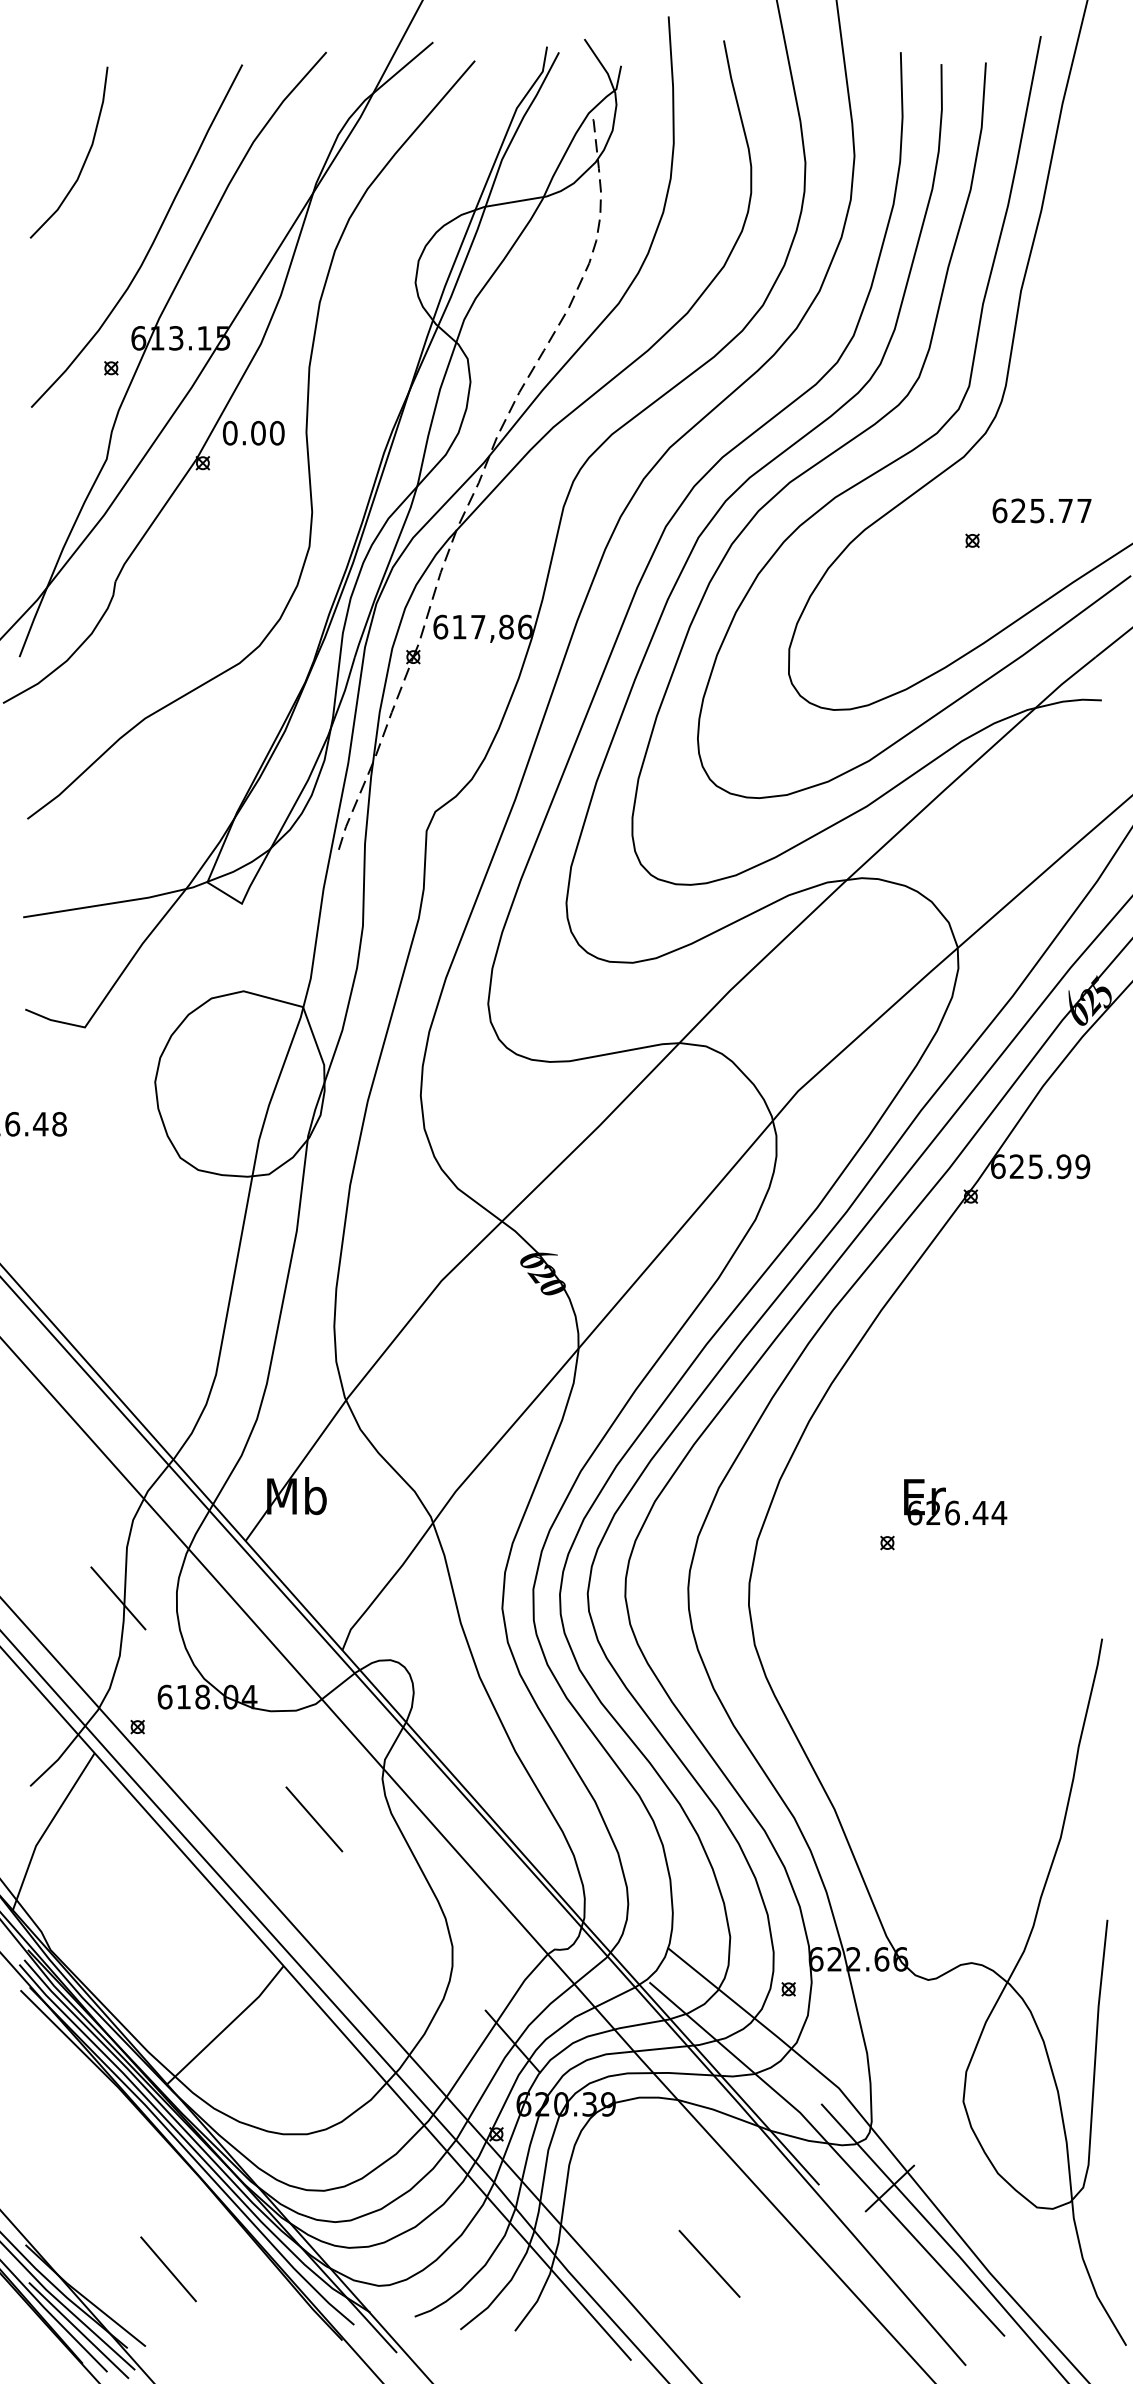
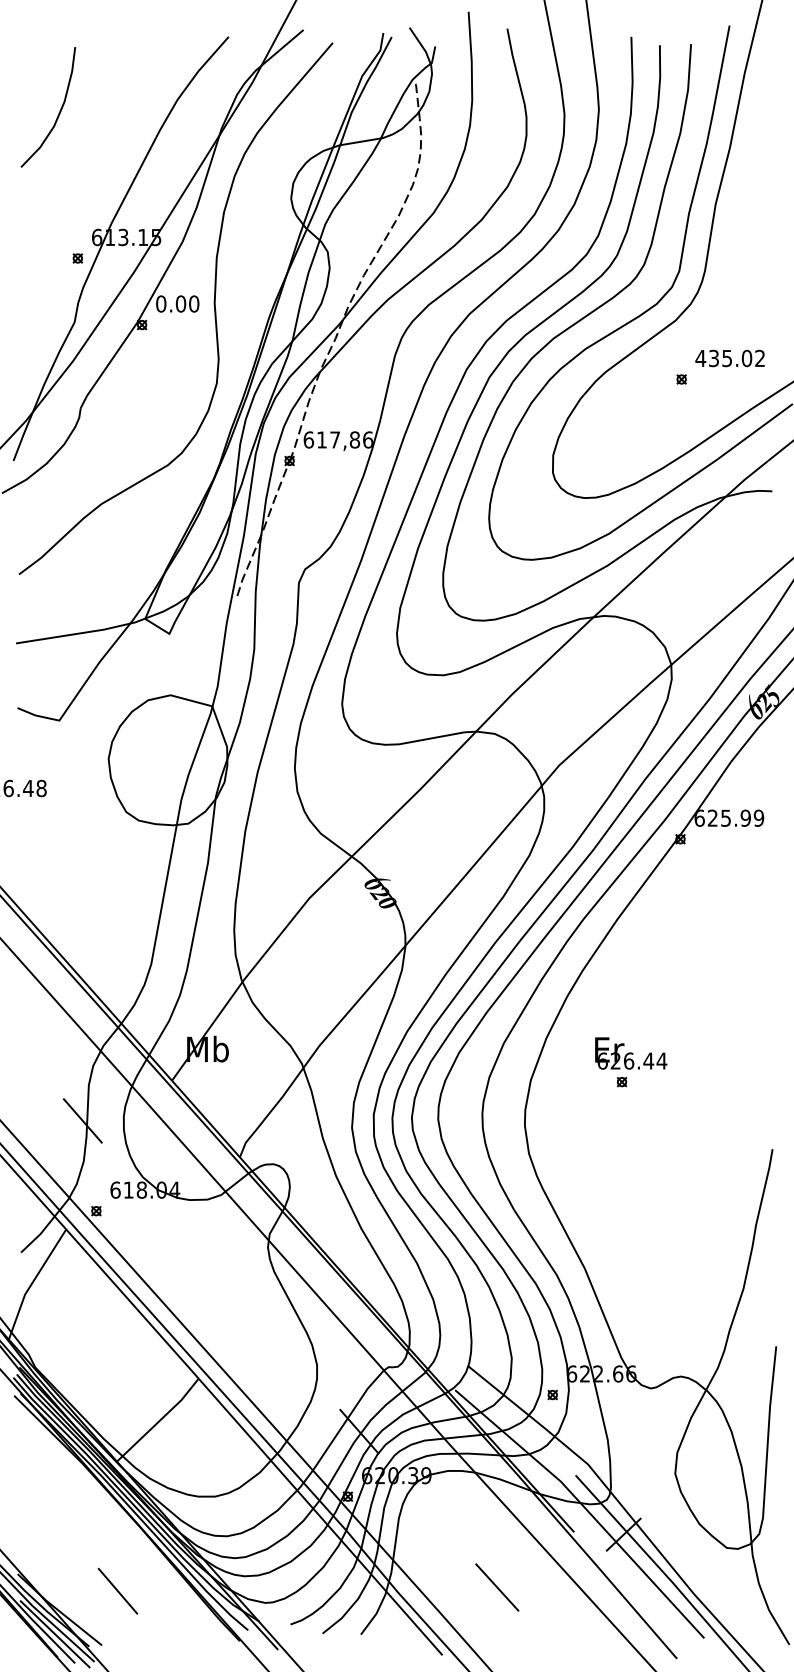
curve: (151, 243) -> (106, 171), removed
text: (1041, 510) -> (730, 358), 625.77 -> 435.02
text: (955, 1502) -> (631, 1053), moved
line: (314, 1819) -> (220, 1275), removed

